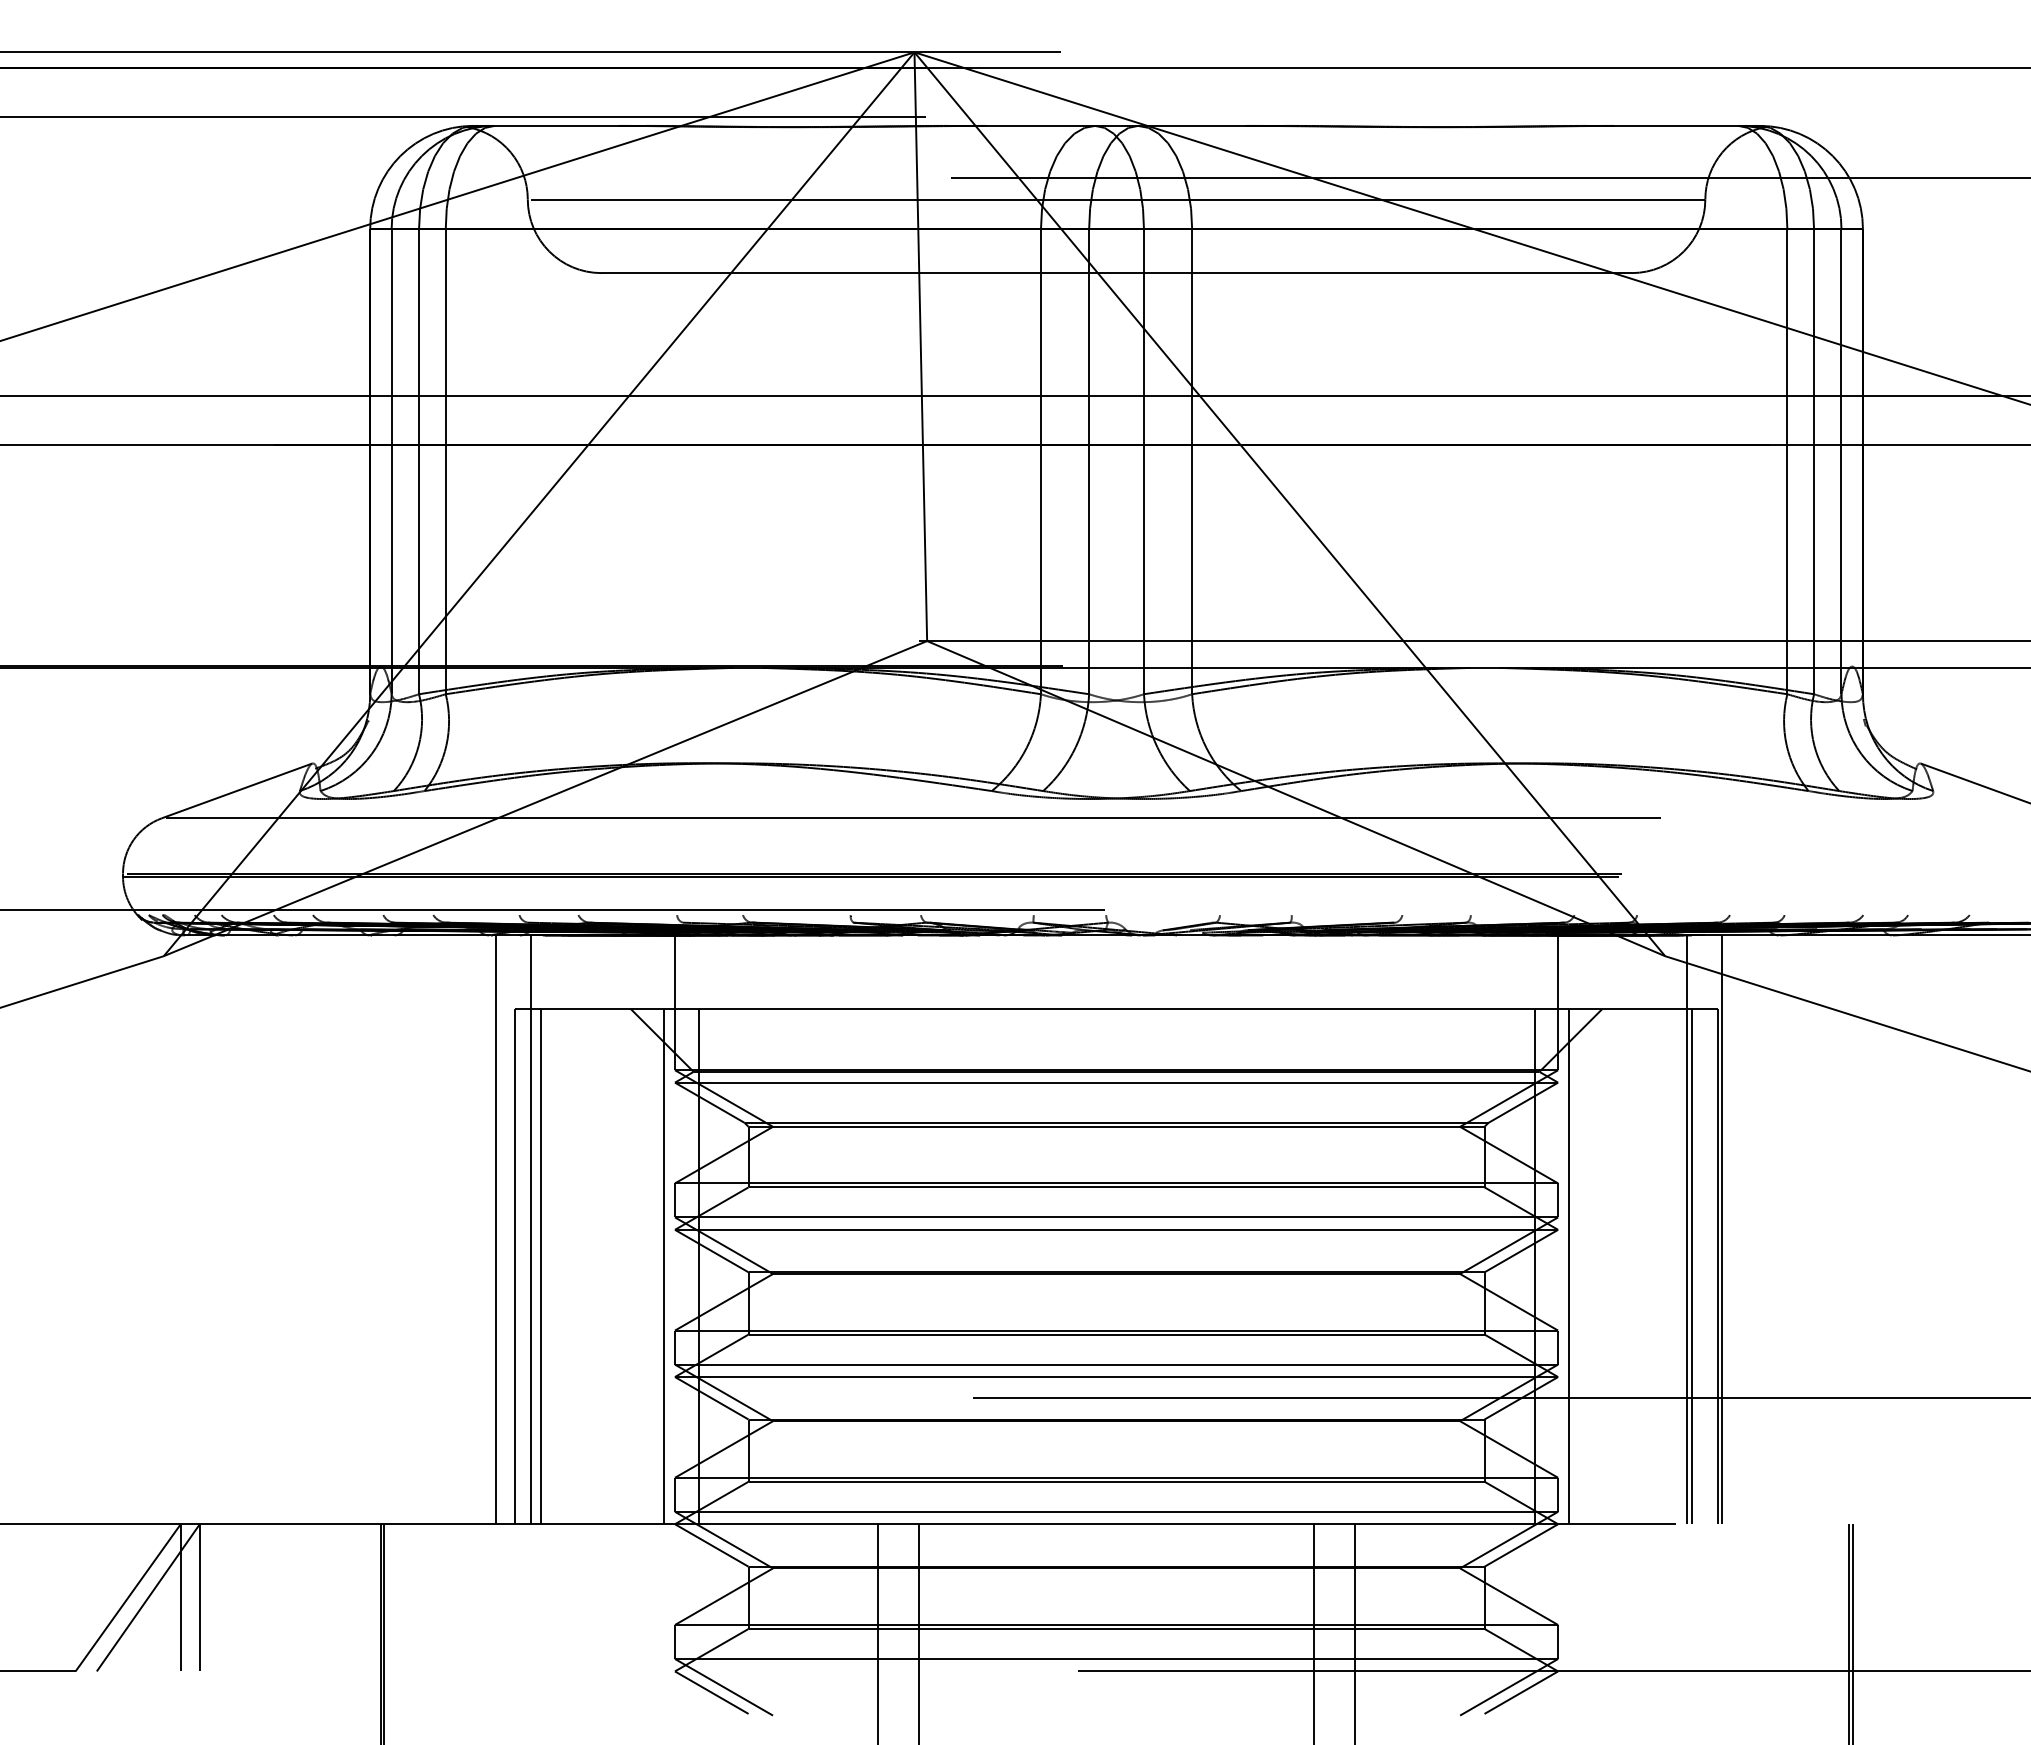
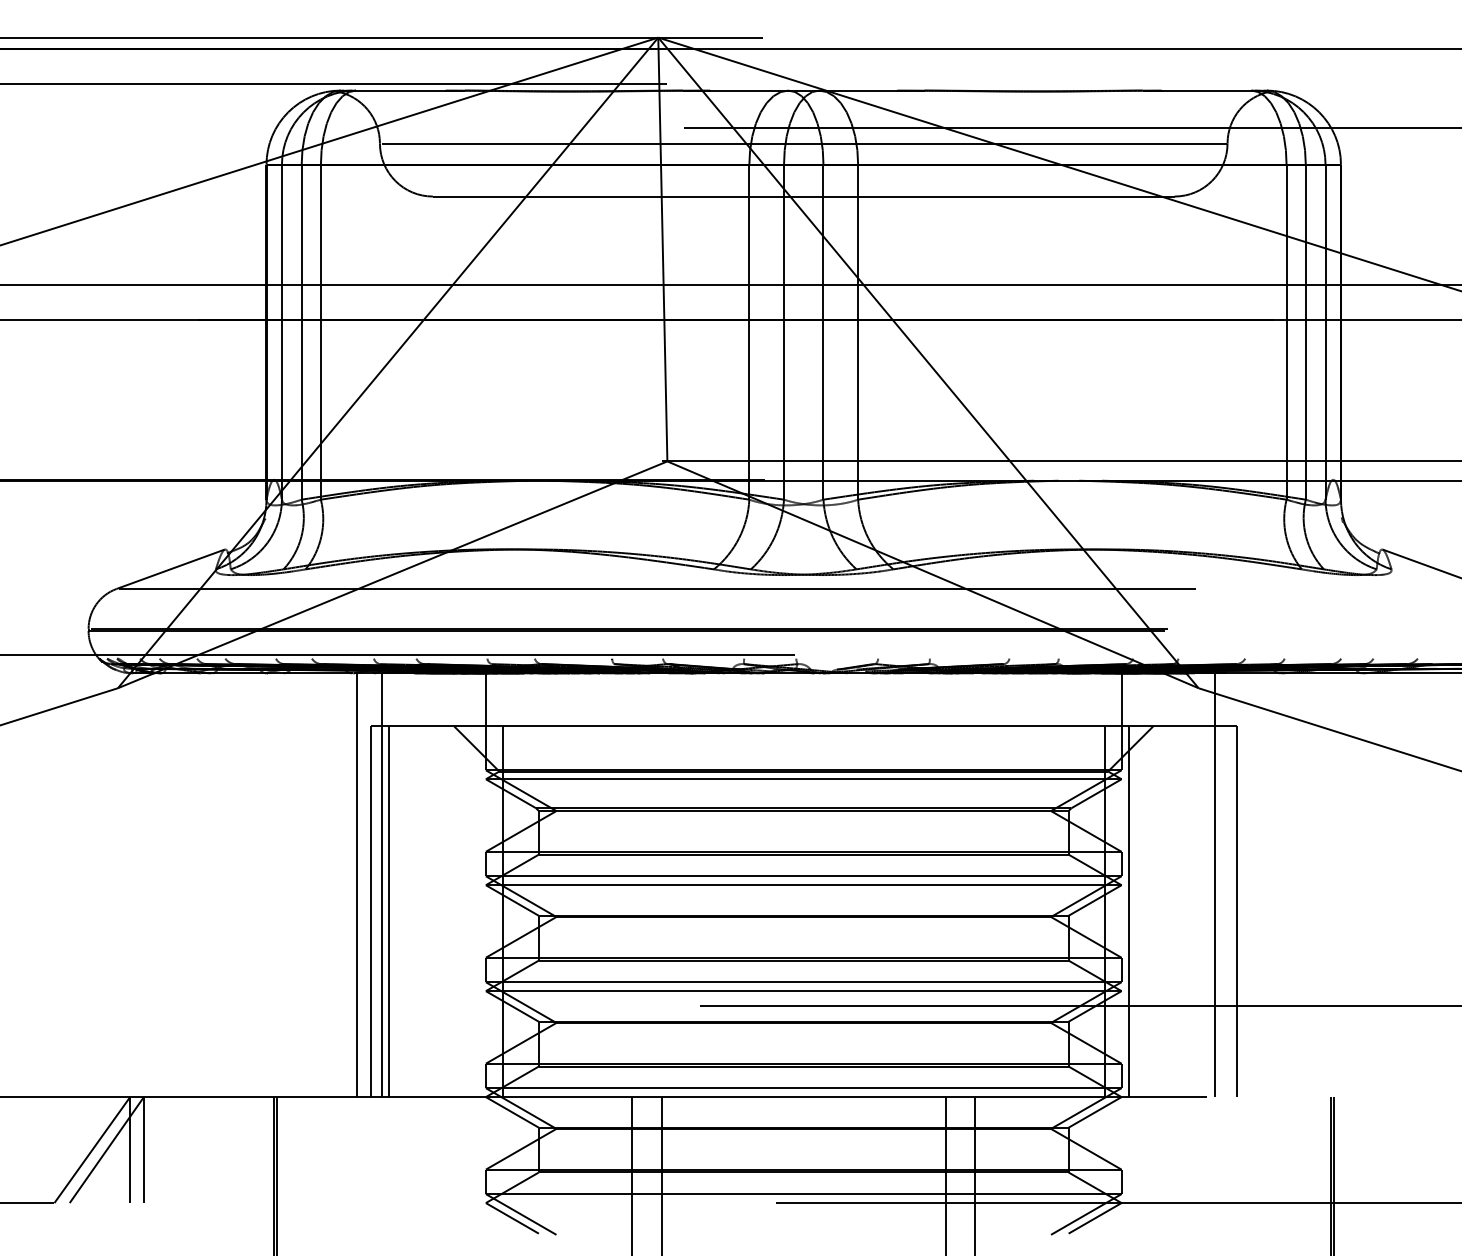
line: (1722, 1229) -> (1239, 884), removed
line: (664, 1266) -> (478, 911), removed
line: (1692, 1266) -> (1218, 911), removed

